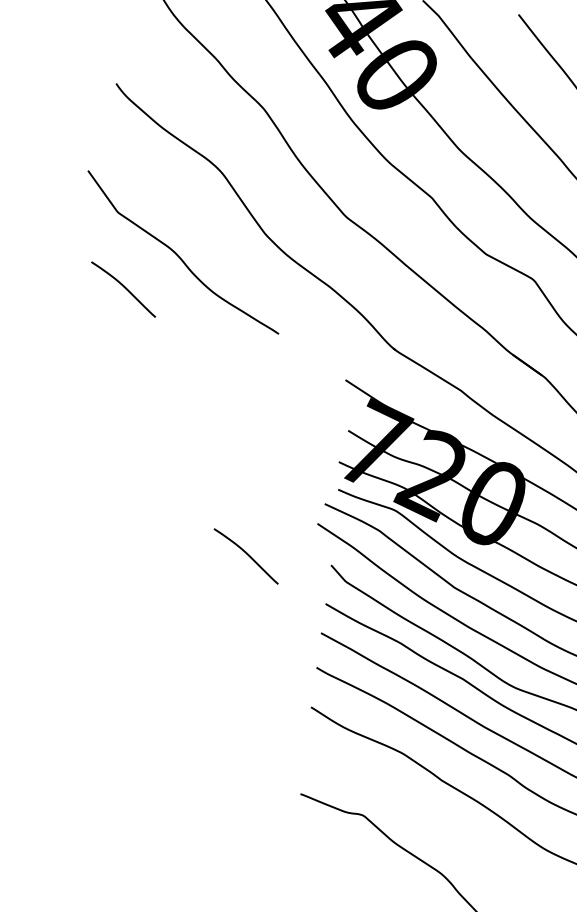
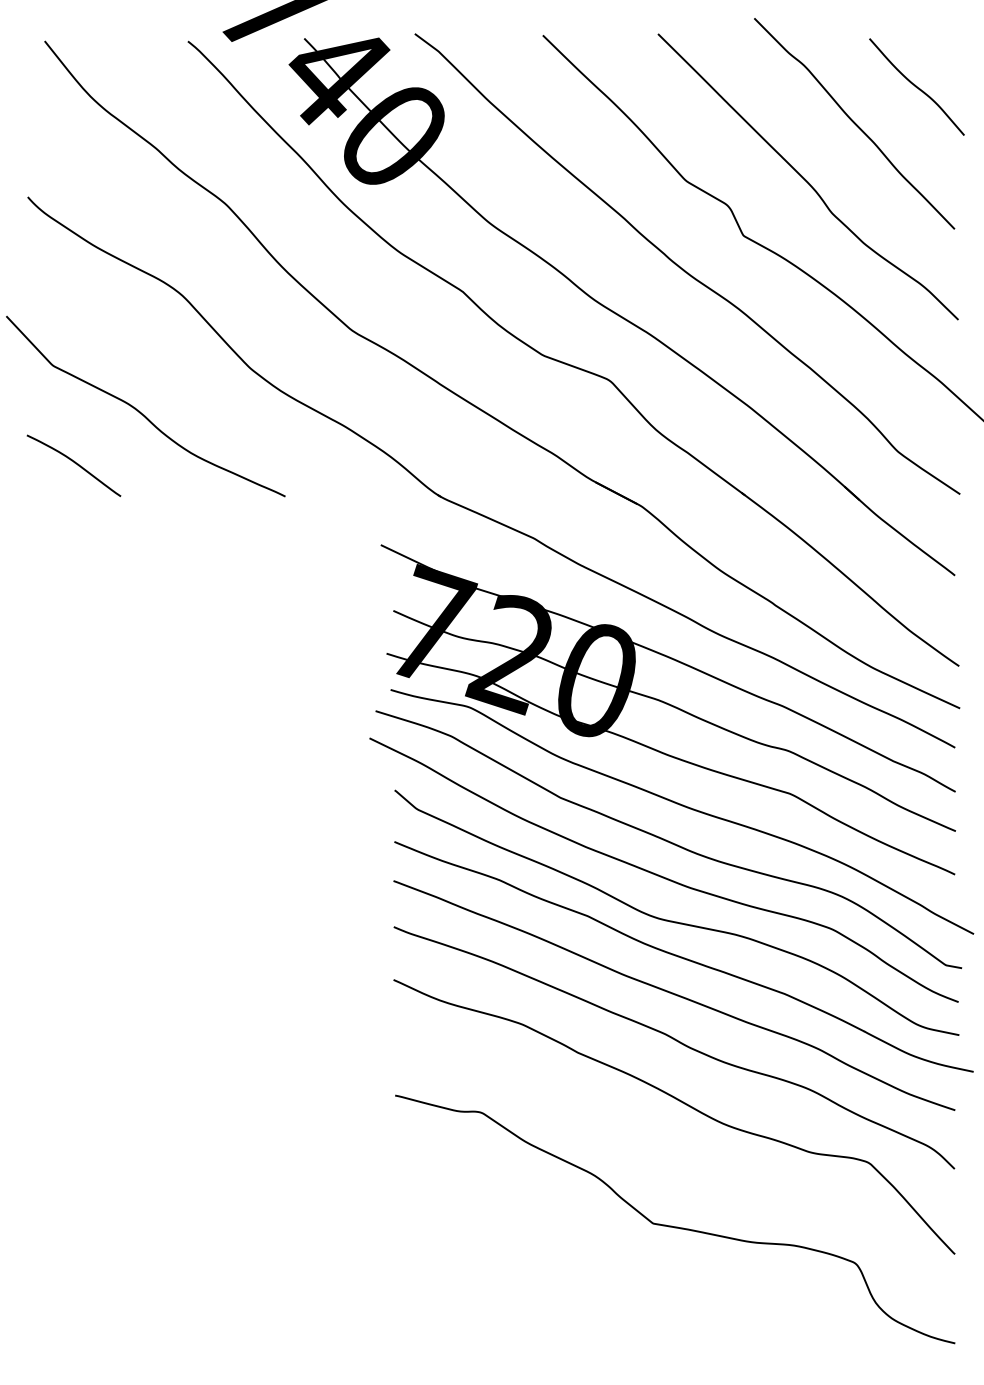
curve: (246, 554) -> (282, 791), removed

